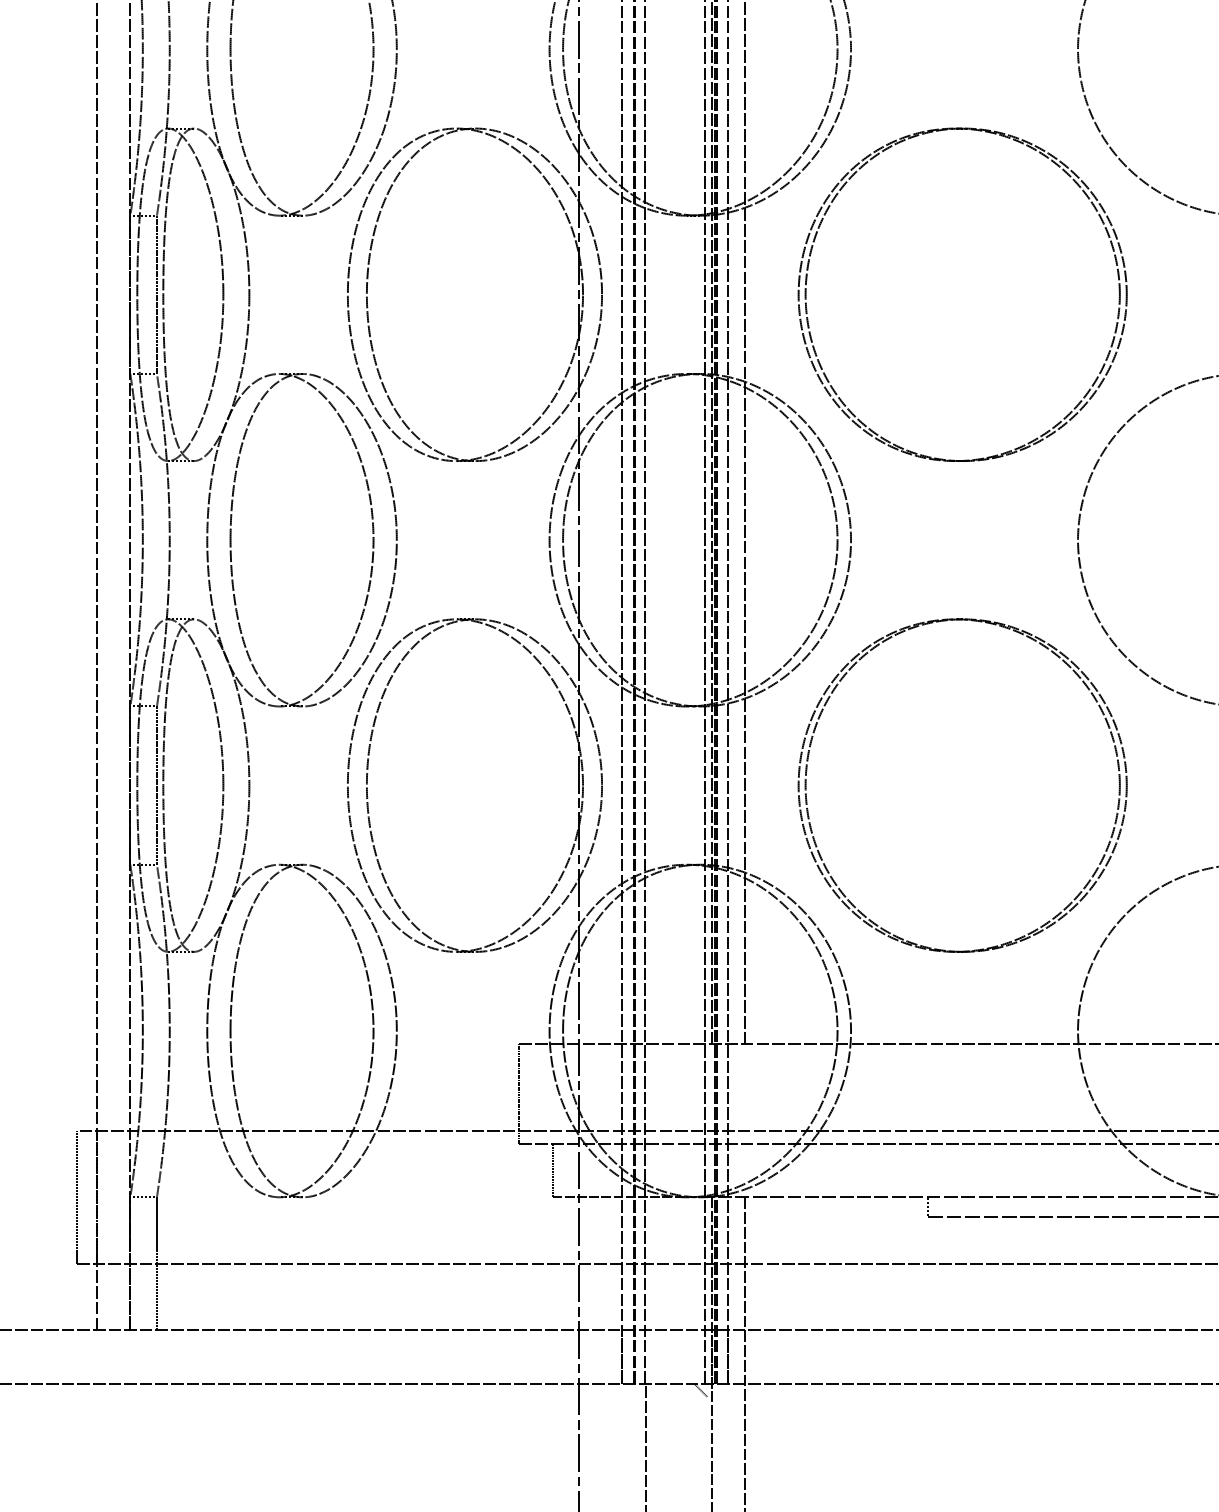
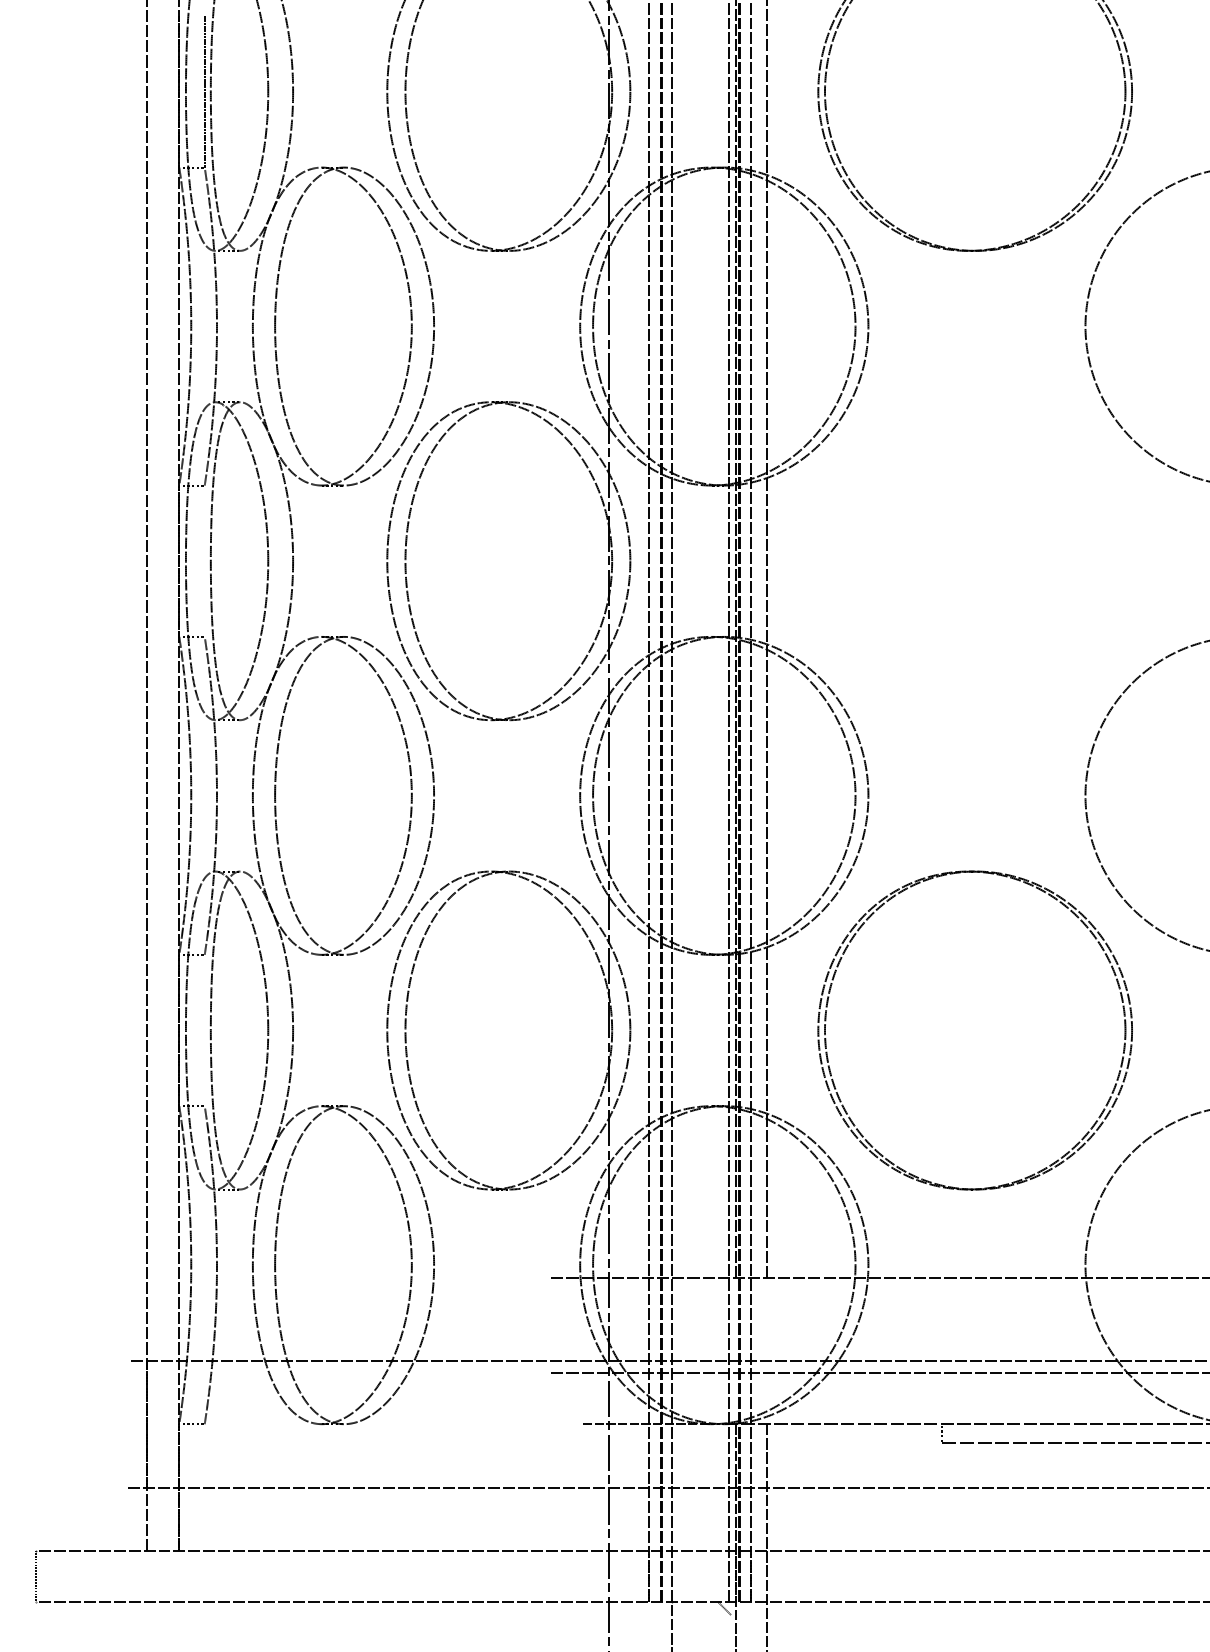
line: (156, 294) -> (204, 560), removed
part: (807, 303) -> (826, 569), removed
line: (156, 785) -> (204, 1030), removed
line: (519, 1094) -> (551, 1325), removed
line: (553, 1170) -> (583, 1398), removed
line: (77, 1196) -> (128, 1423), removed
line: (156, 1263) -> (204, 1487), removed

